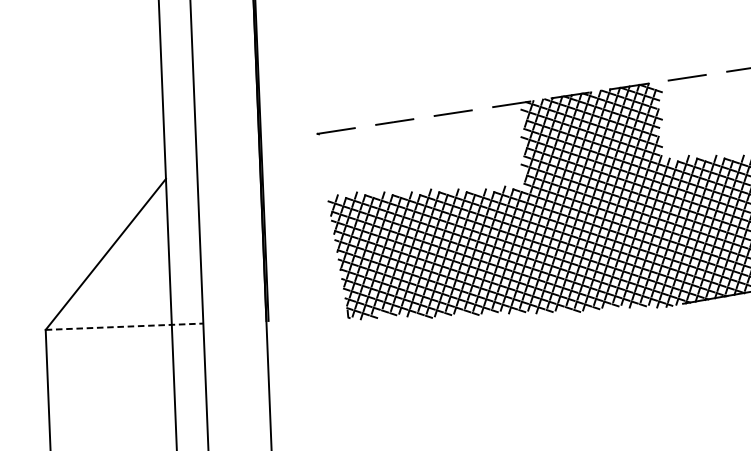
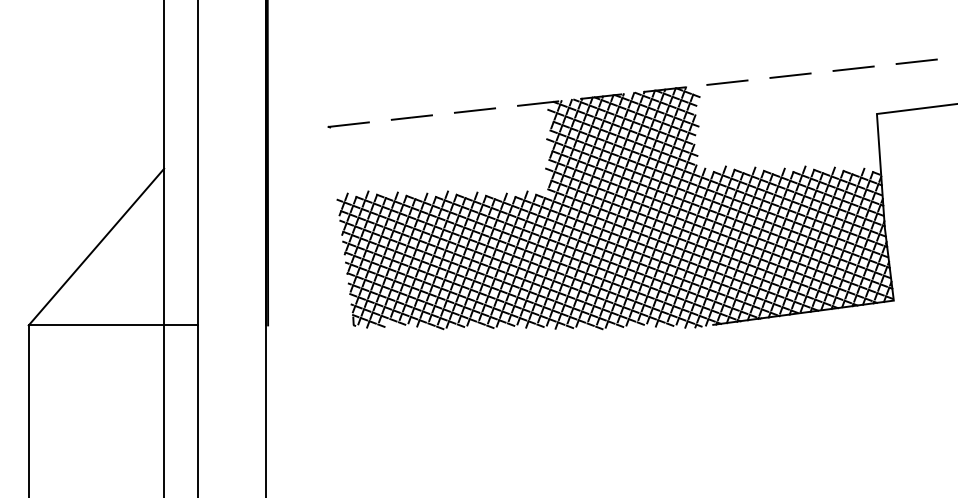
line: (124, 326) -> (113, 325), dashed -> solid

